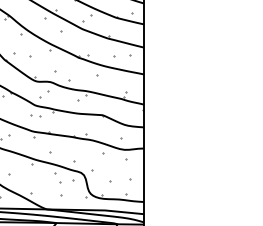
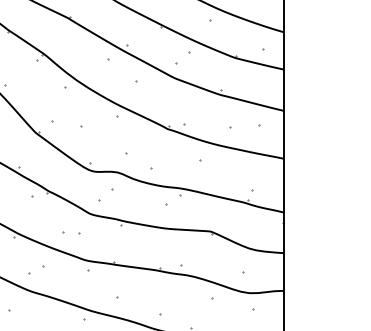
part: (35, 115) -> (71, 231), moved

